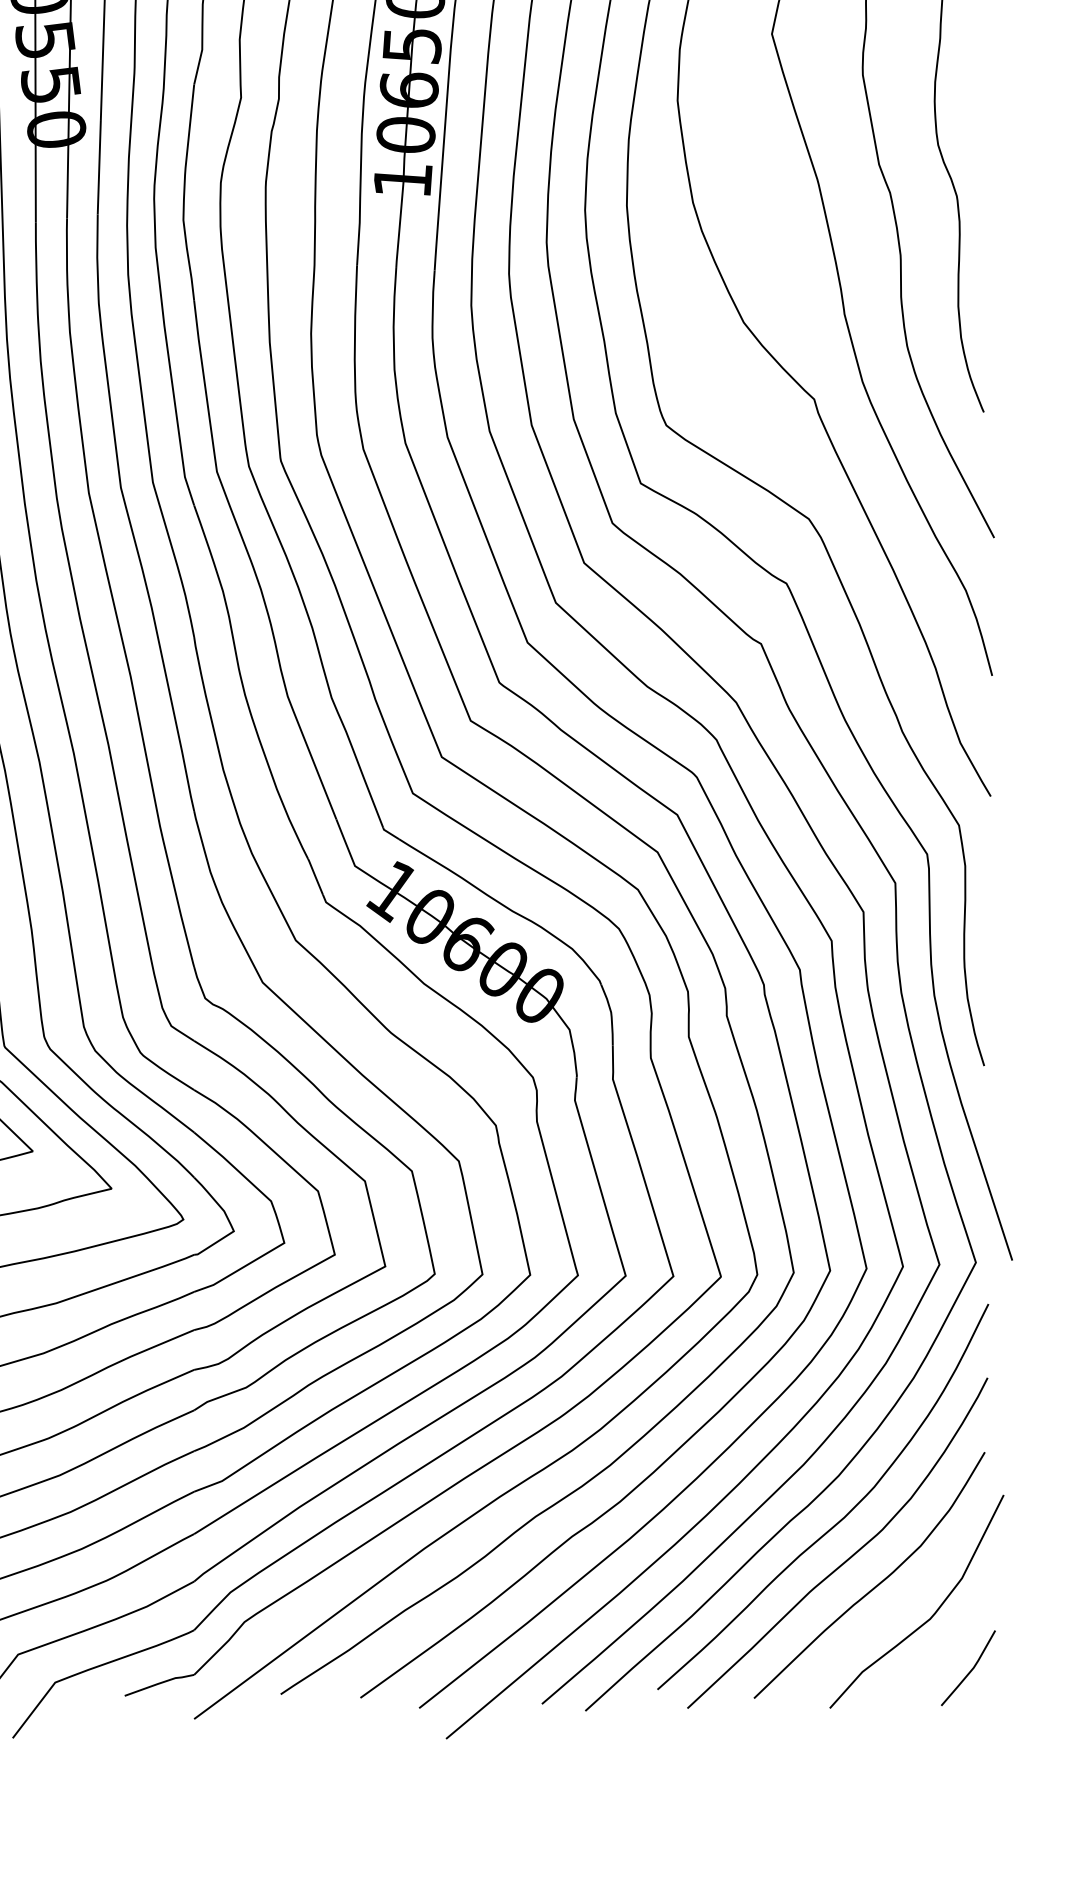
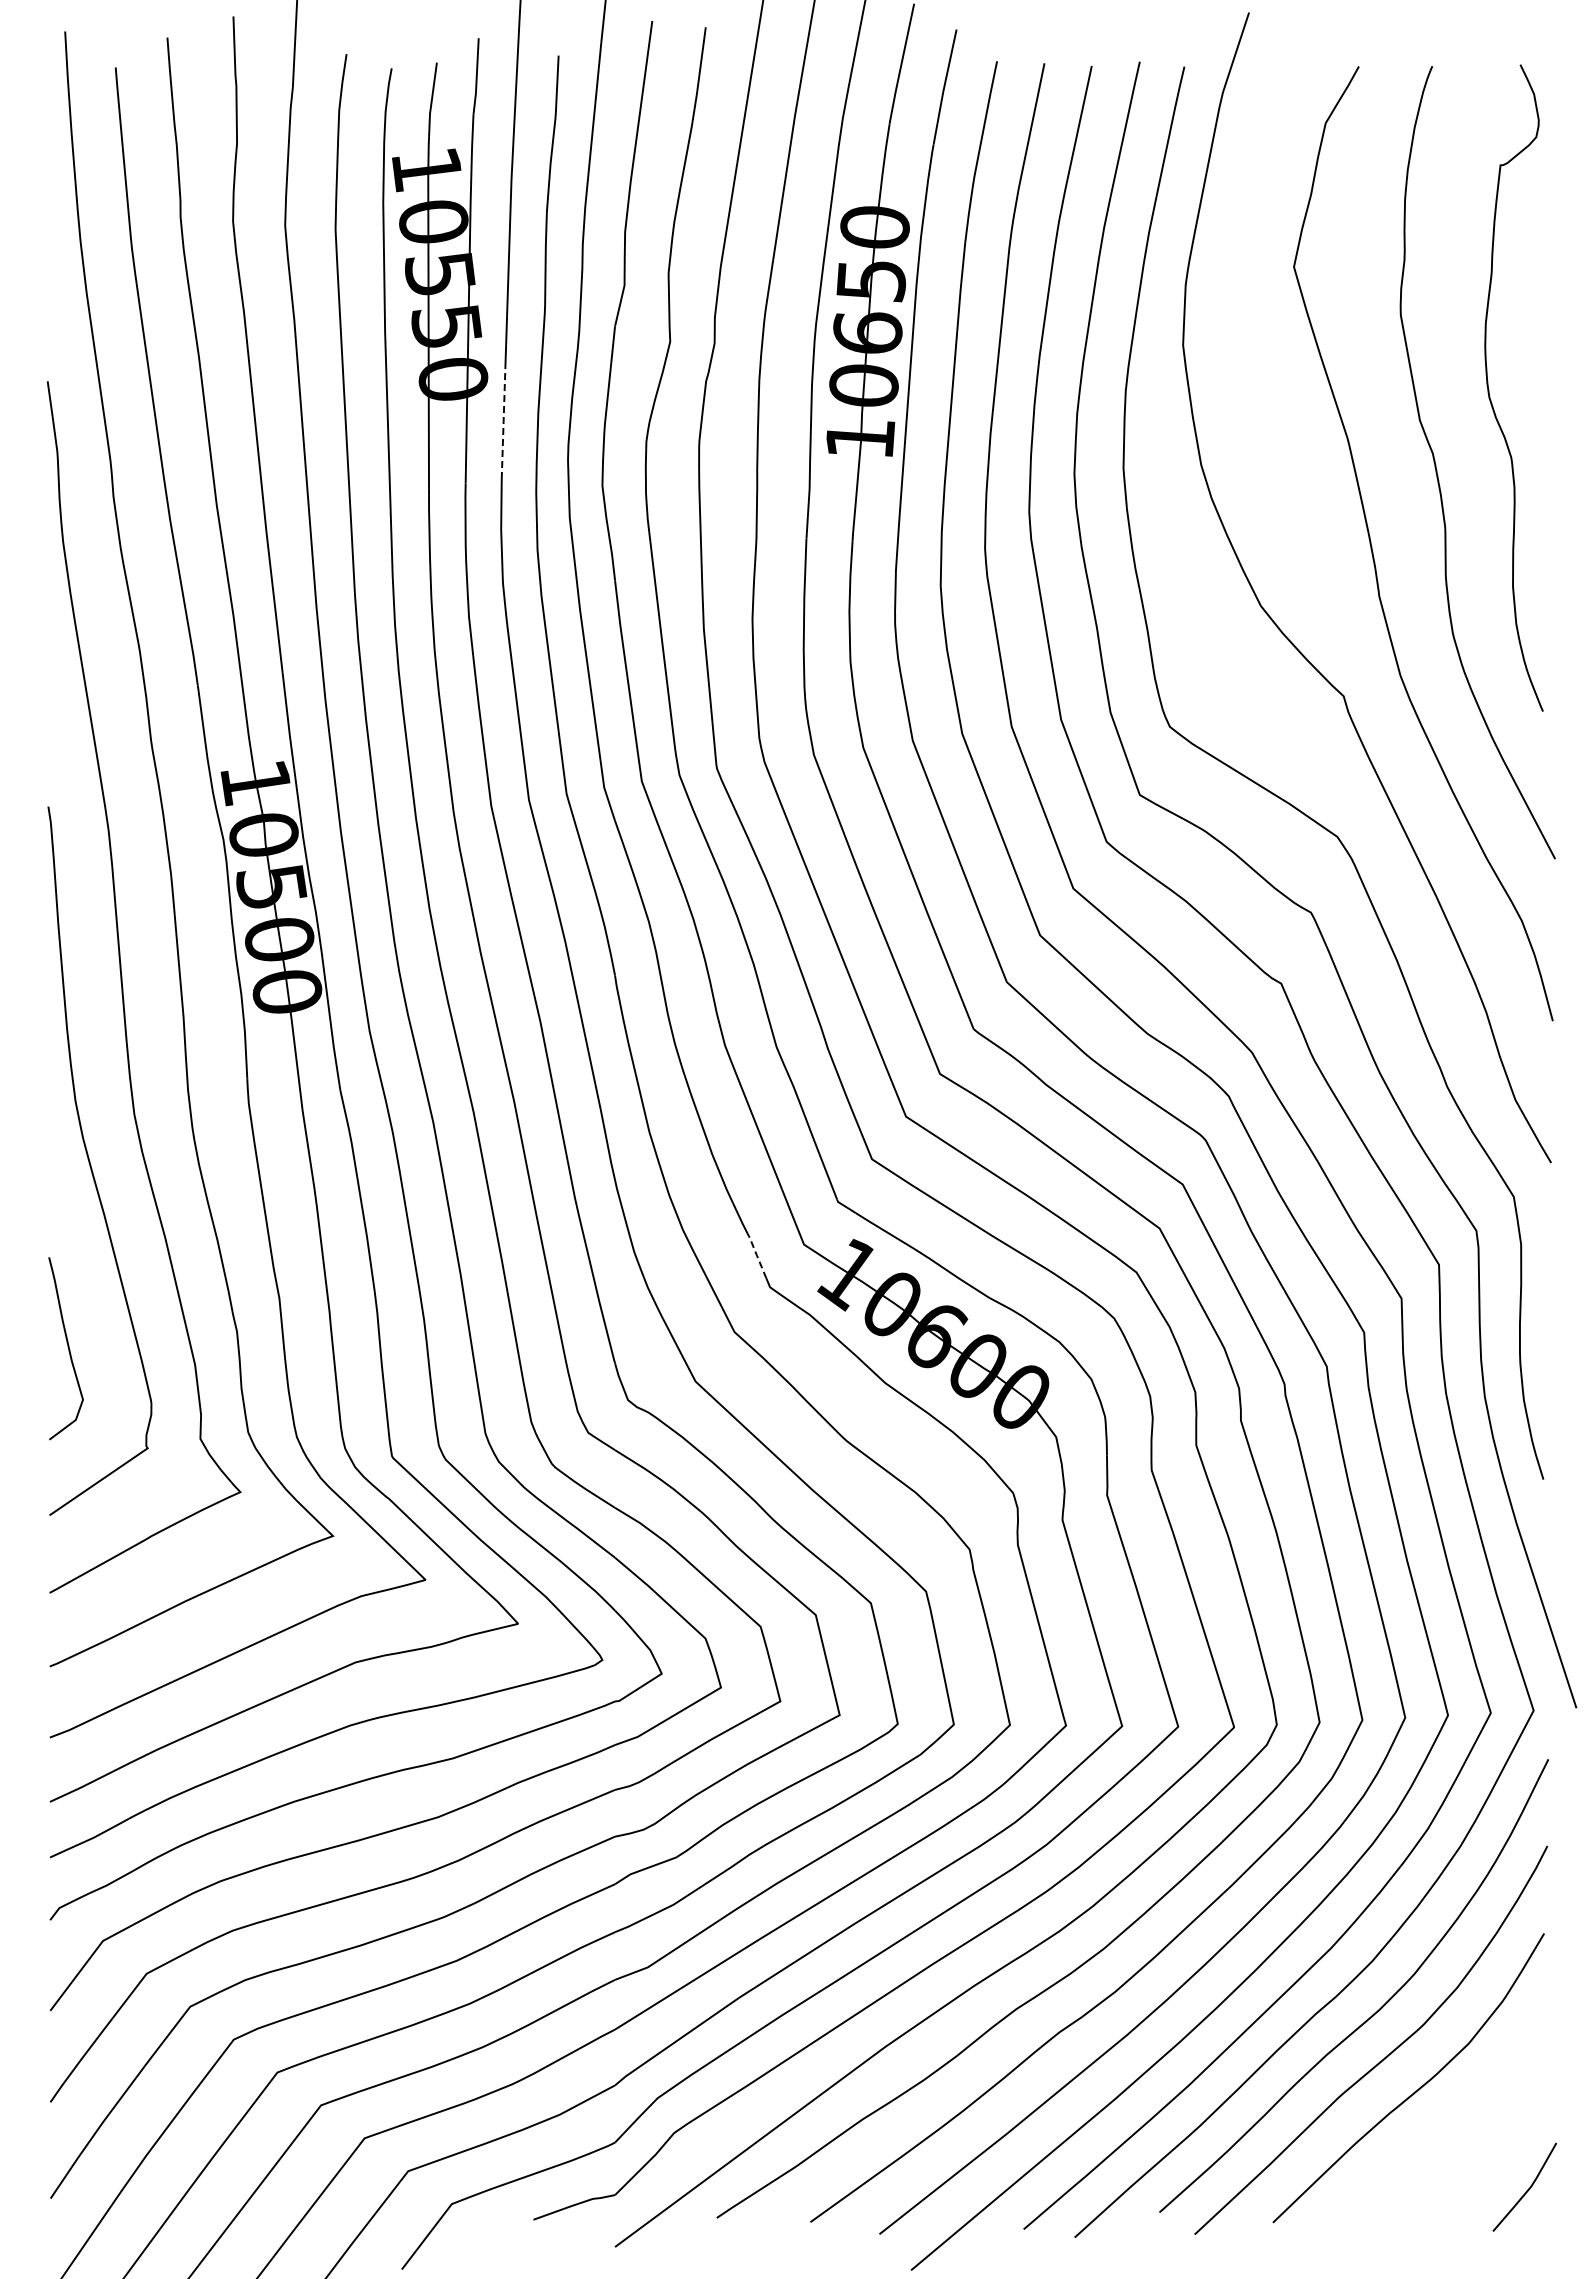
line: (99, 168) -> (503, 425), solid -> dashed
line: (315, 875) -> (757, 1255), solid -> dashed
curve: (933, 1613) -> (1483, 2123), removed

